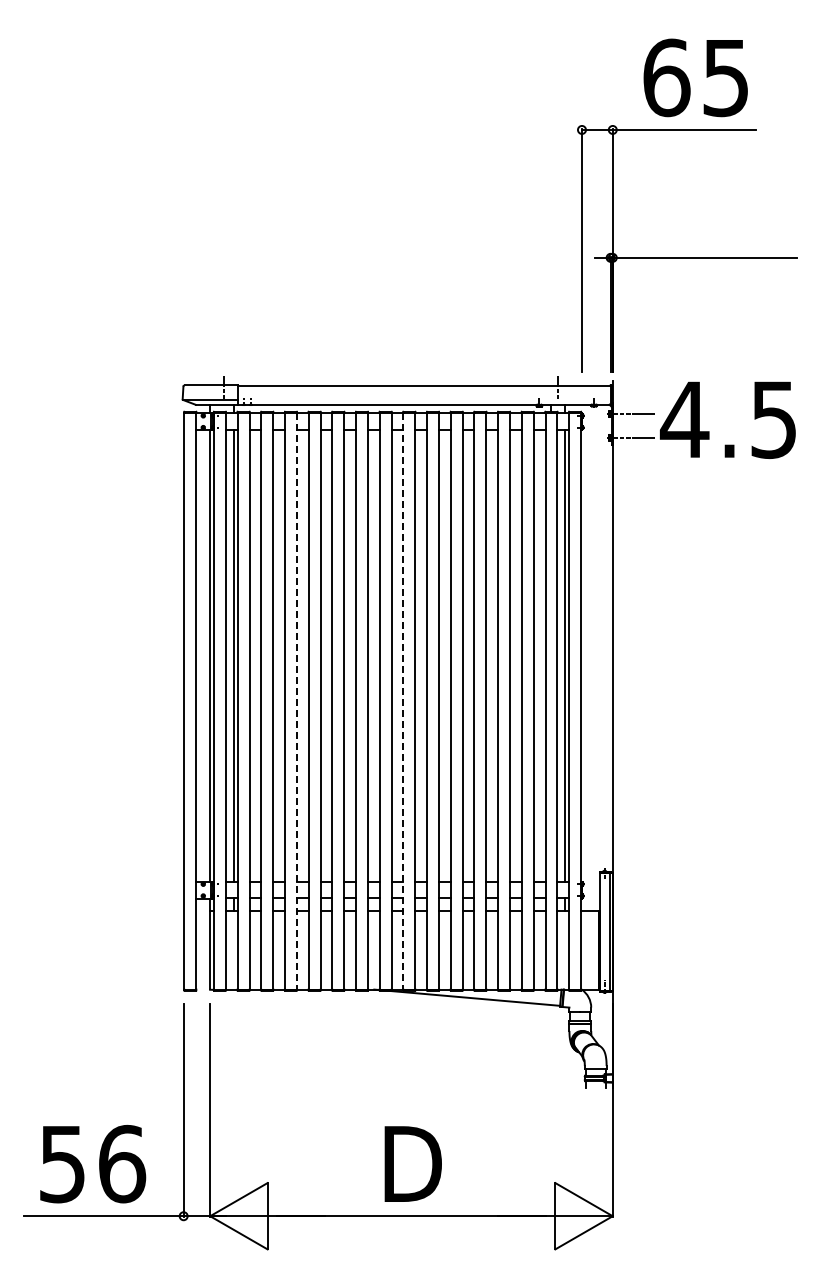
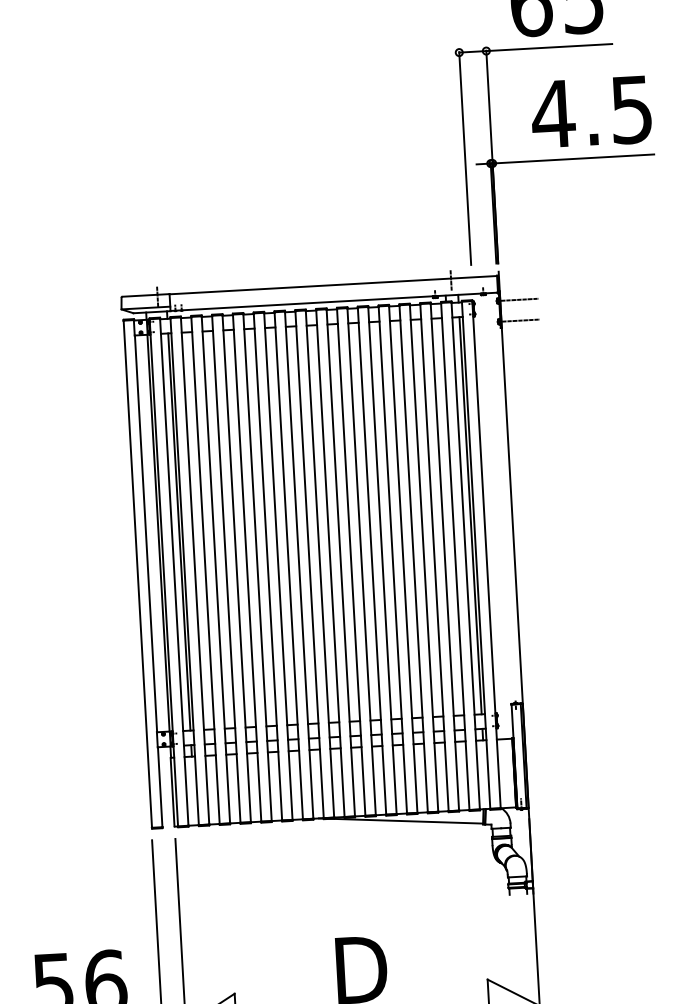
text: (727, 419) -> (590, 111), moved
line: (296, 701) -> (236, 569), dashed -> solid
line: (403, 701) -> (330, 563), dashed -> solid

